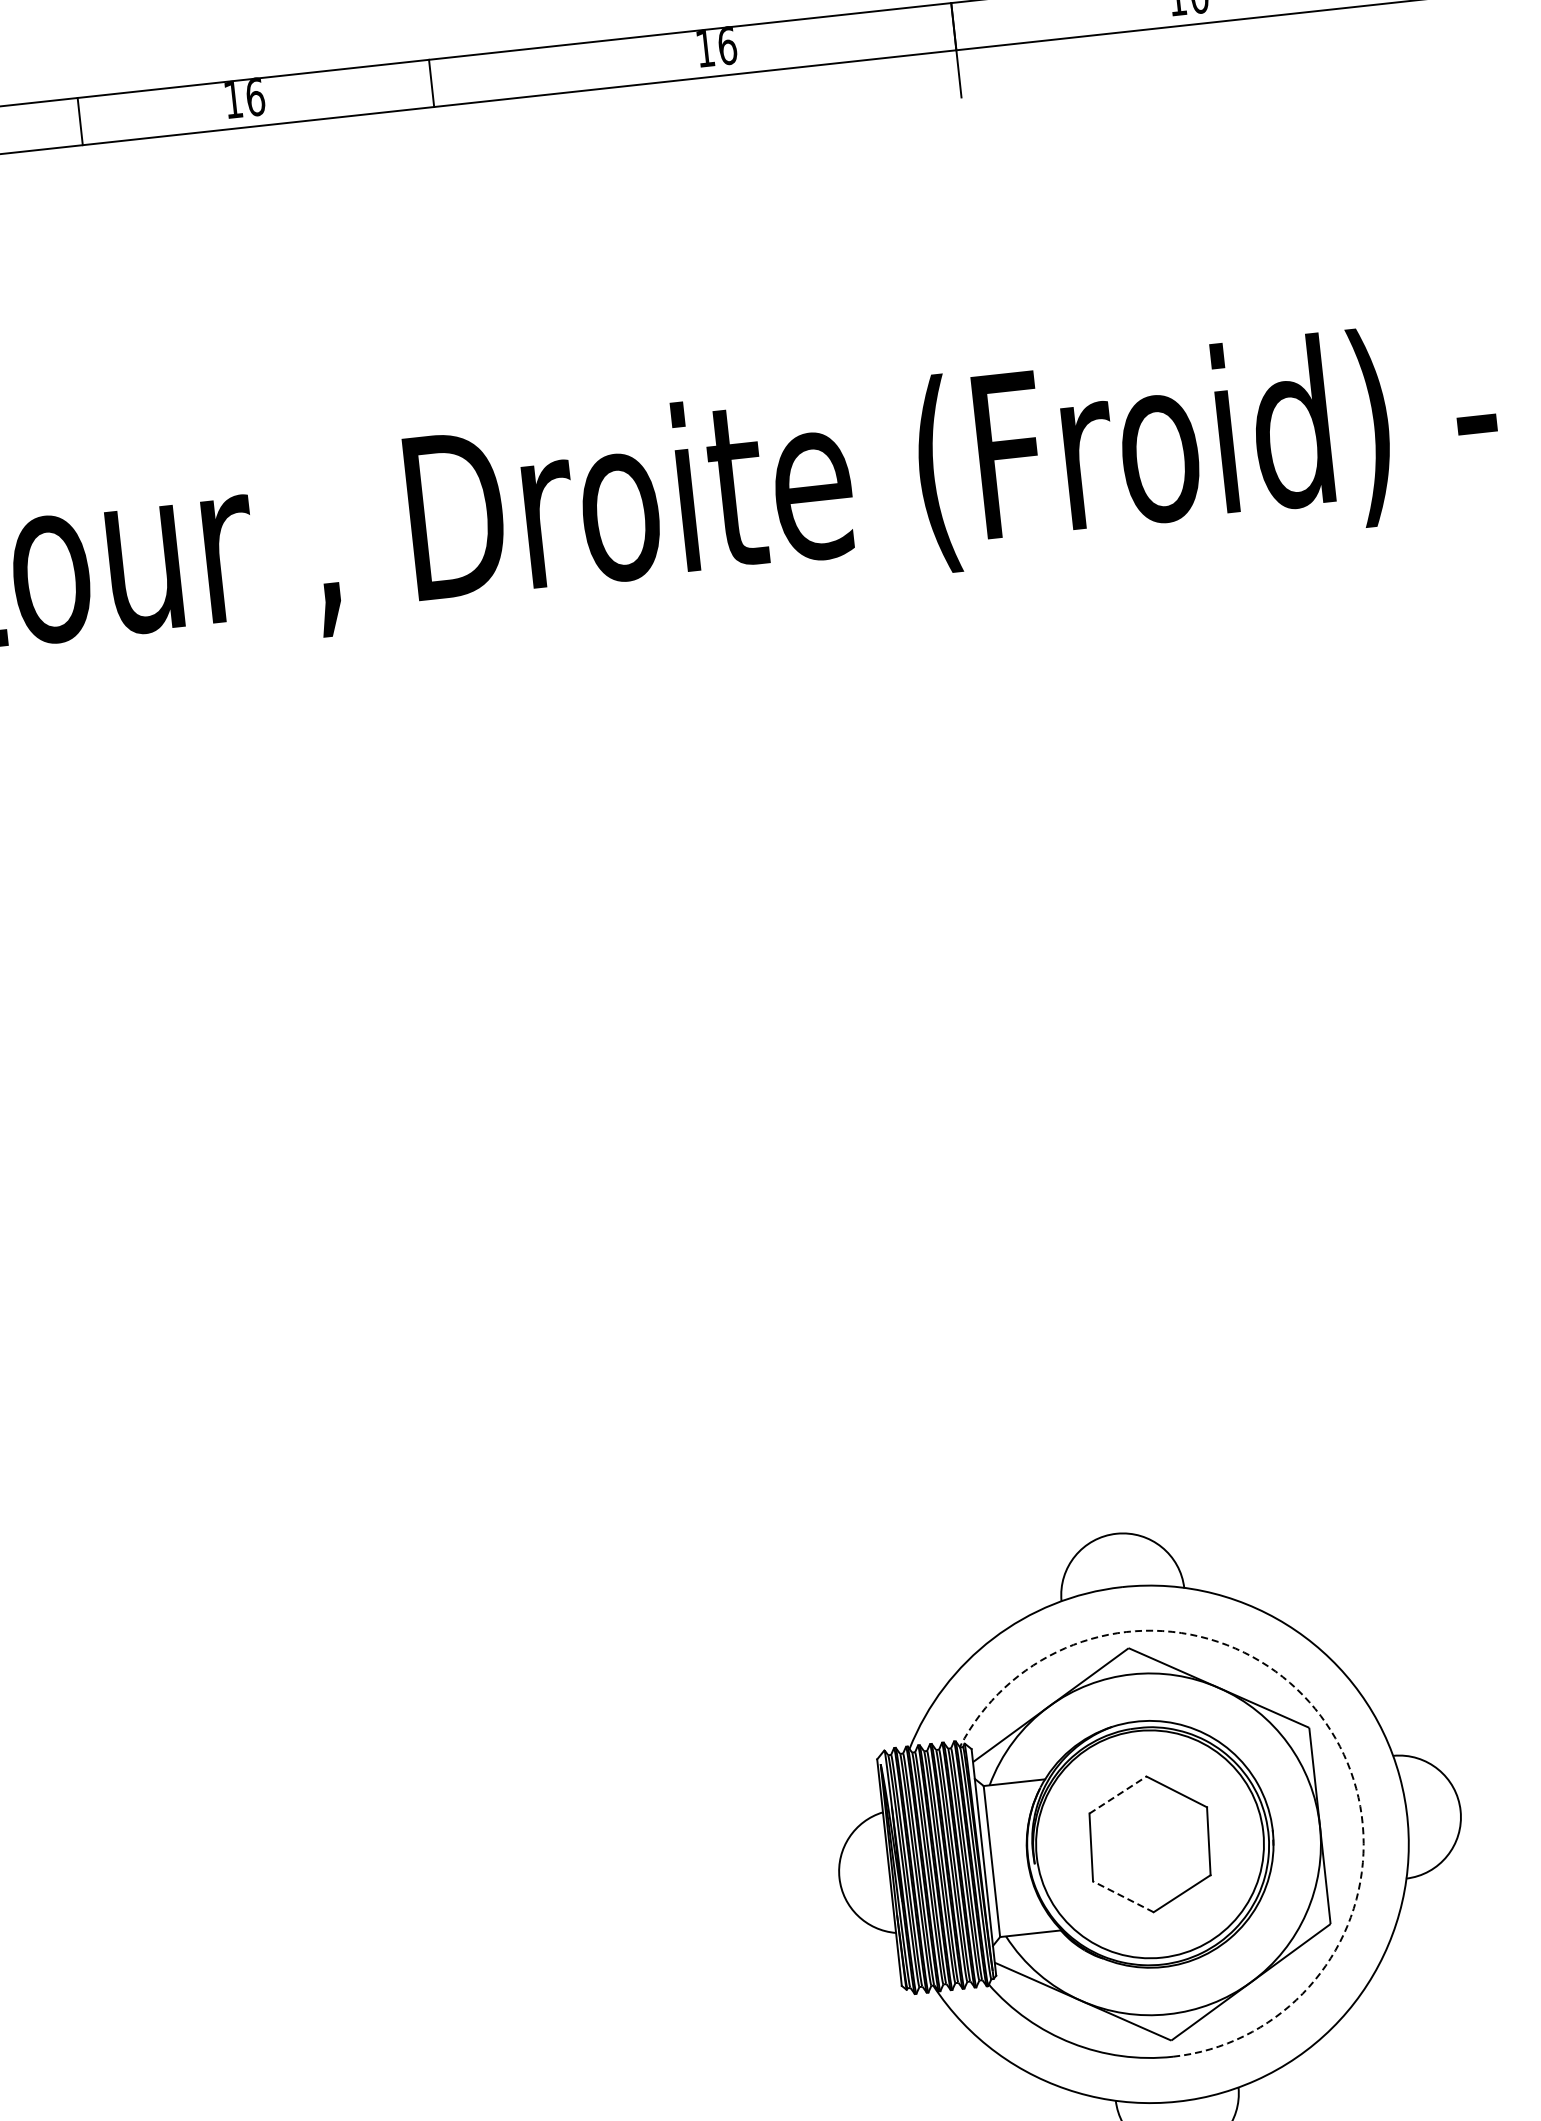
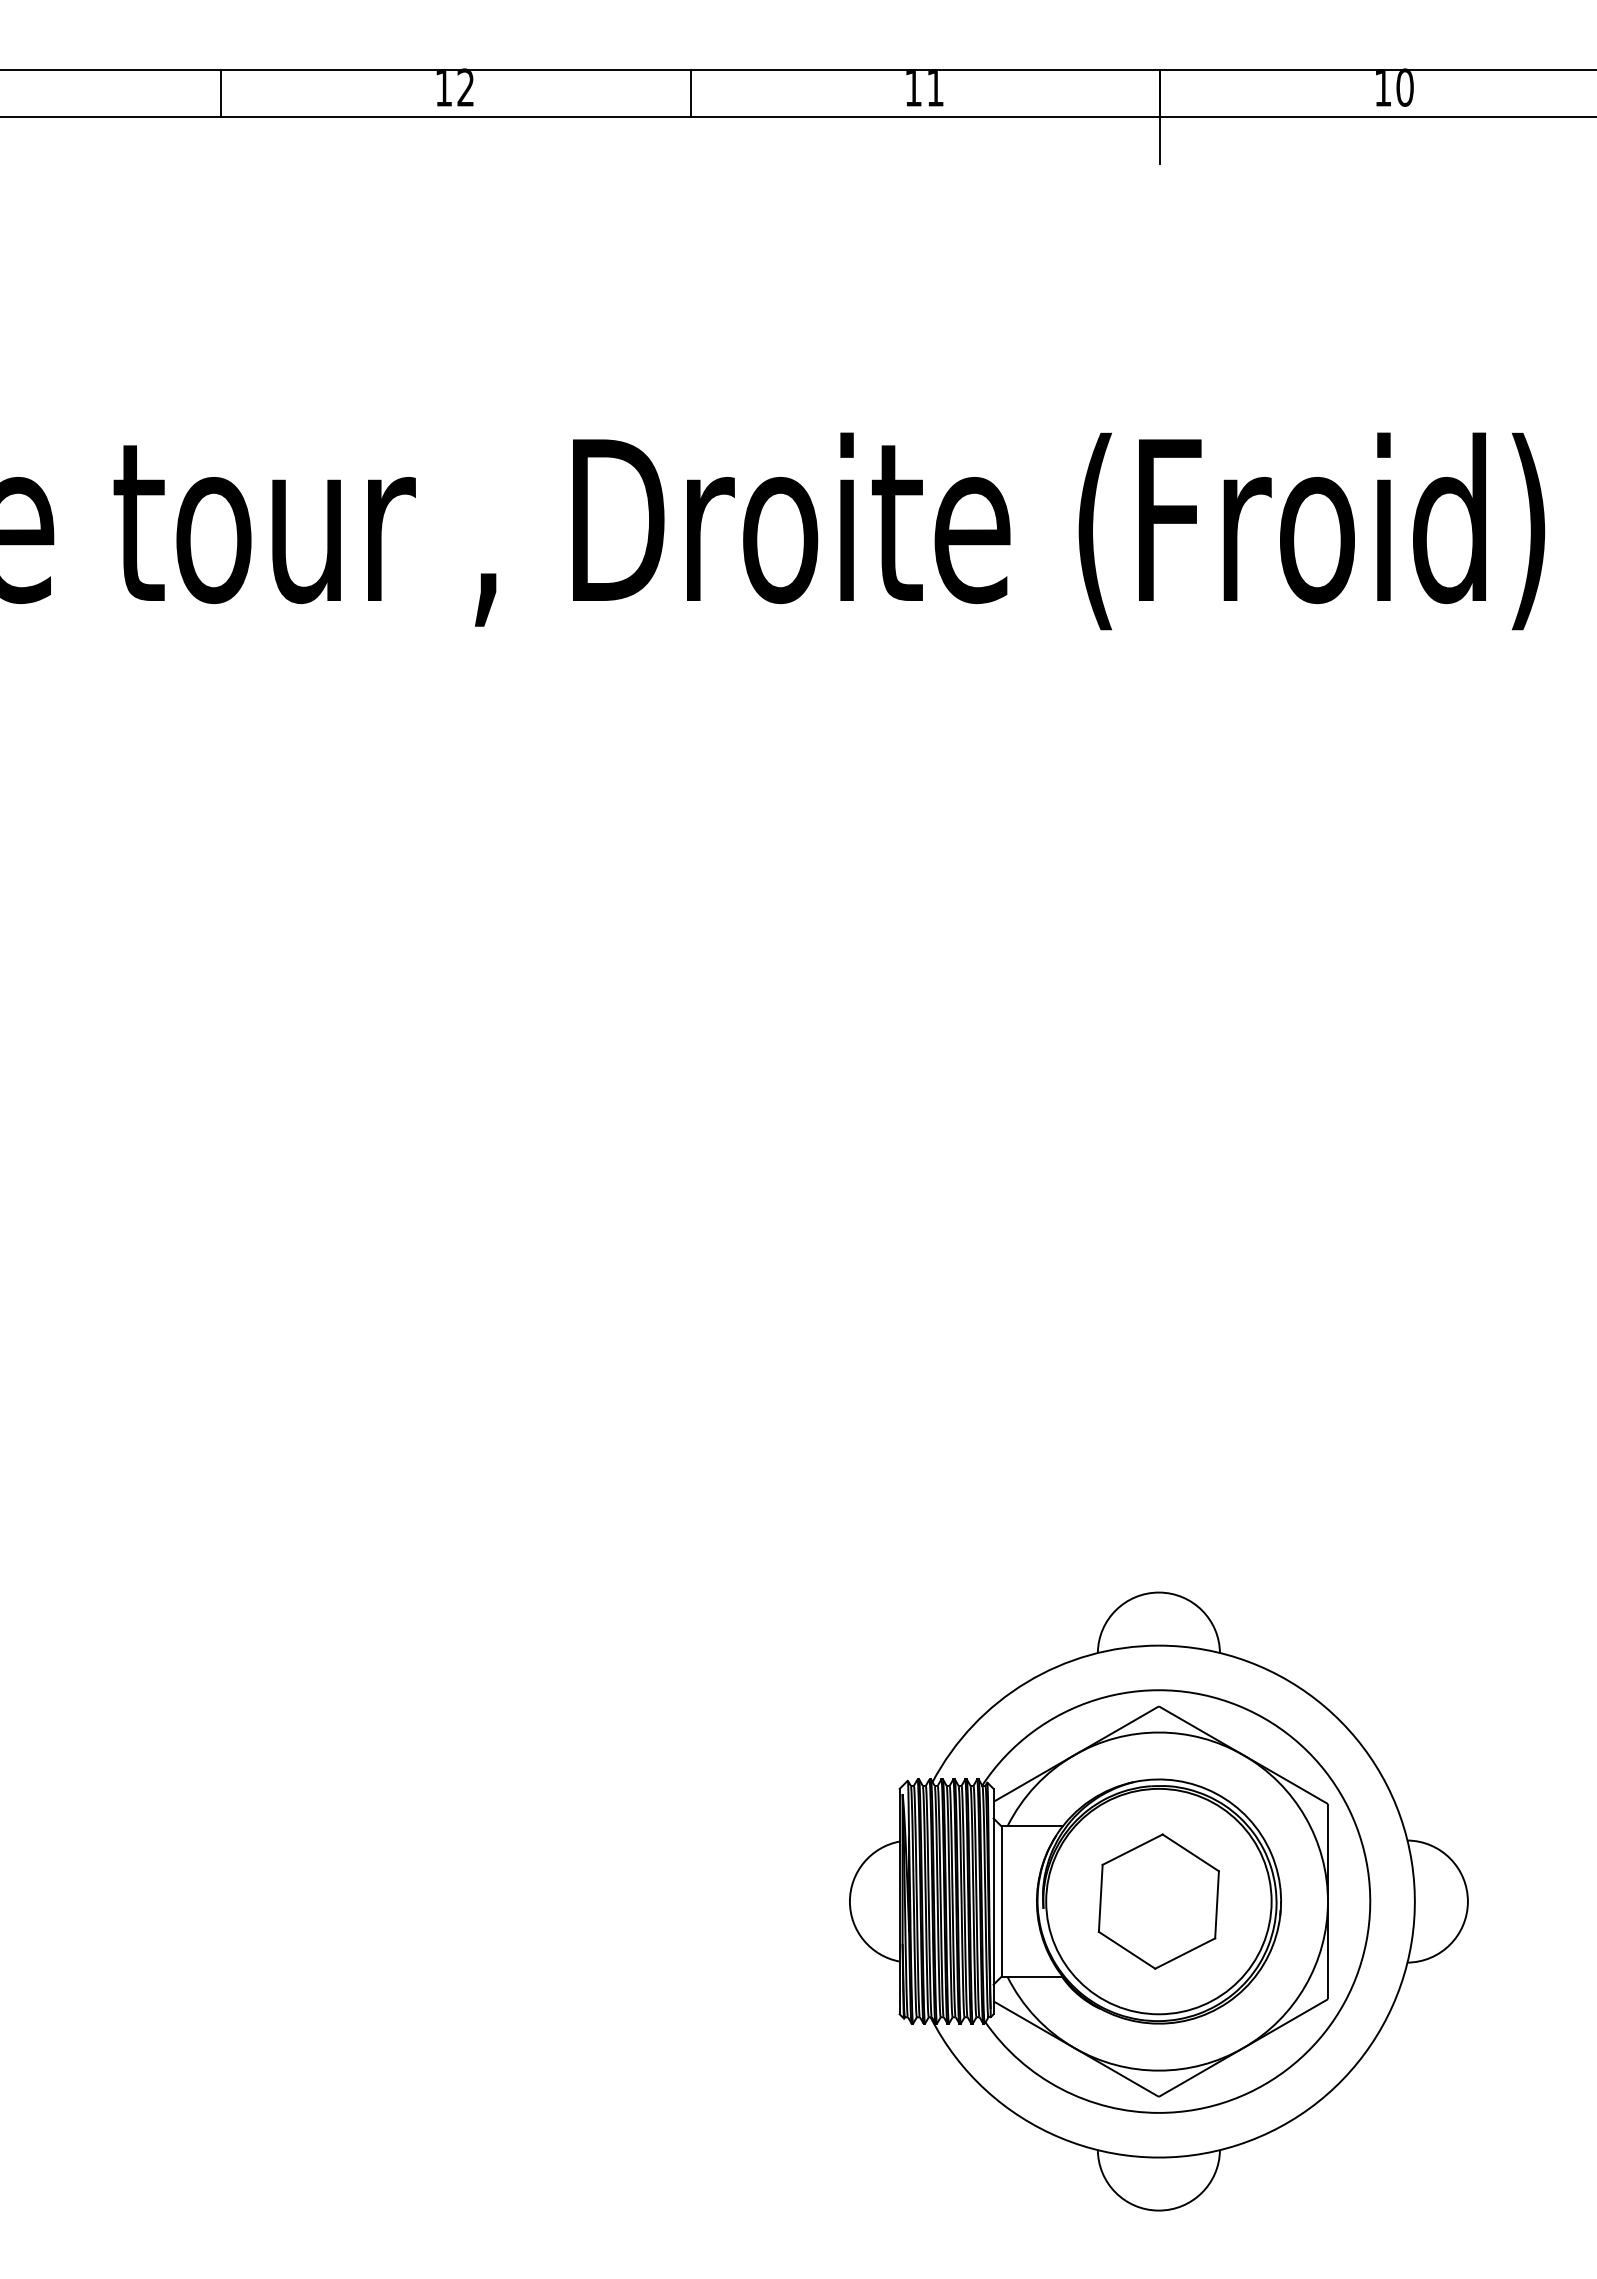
text: (727, 45) -> (935, 87), 16 -> 11
line: (431, 82) -> (690, 92), moved
text: (255, 96) -> (465, 87), 16 -> 12
line: (79, 121) -> (220, 92), moved
arc: (1325, 1723) -> (1344, 1801), dashed -> solid
line: (1117, 1794) -> (1132, 1849), dashed -> solid
line: (1123, 1896) -> (1127, 1950), dashed -> solid

